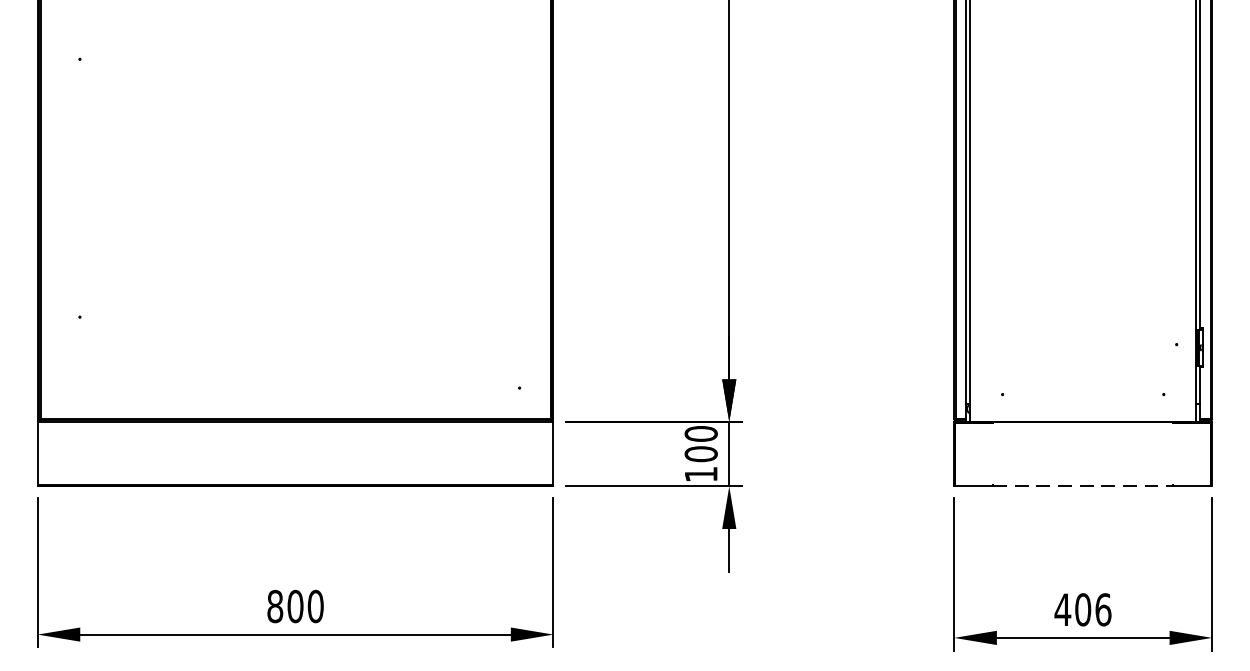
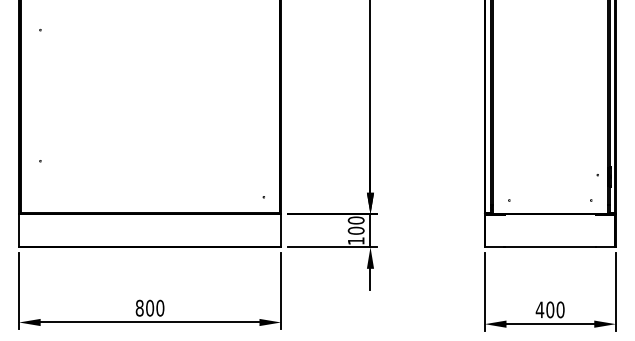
line: (1083, 487) -> (550, 247), dashed -> solid
text: (1103, 609) -> (560, 309), 406 -> 400

